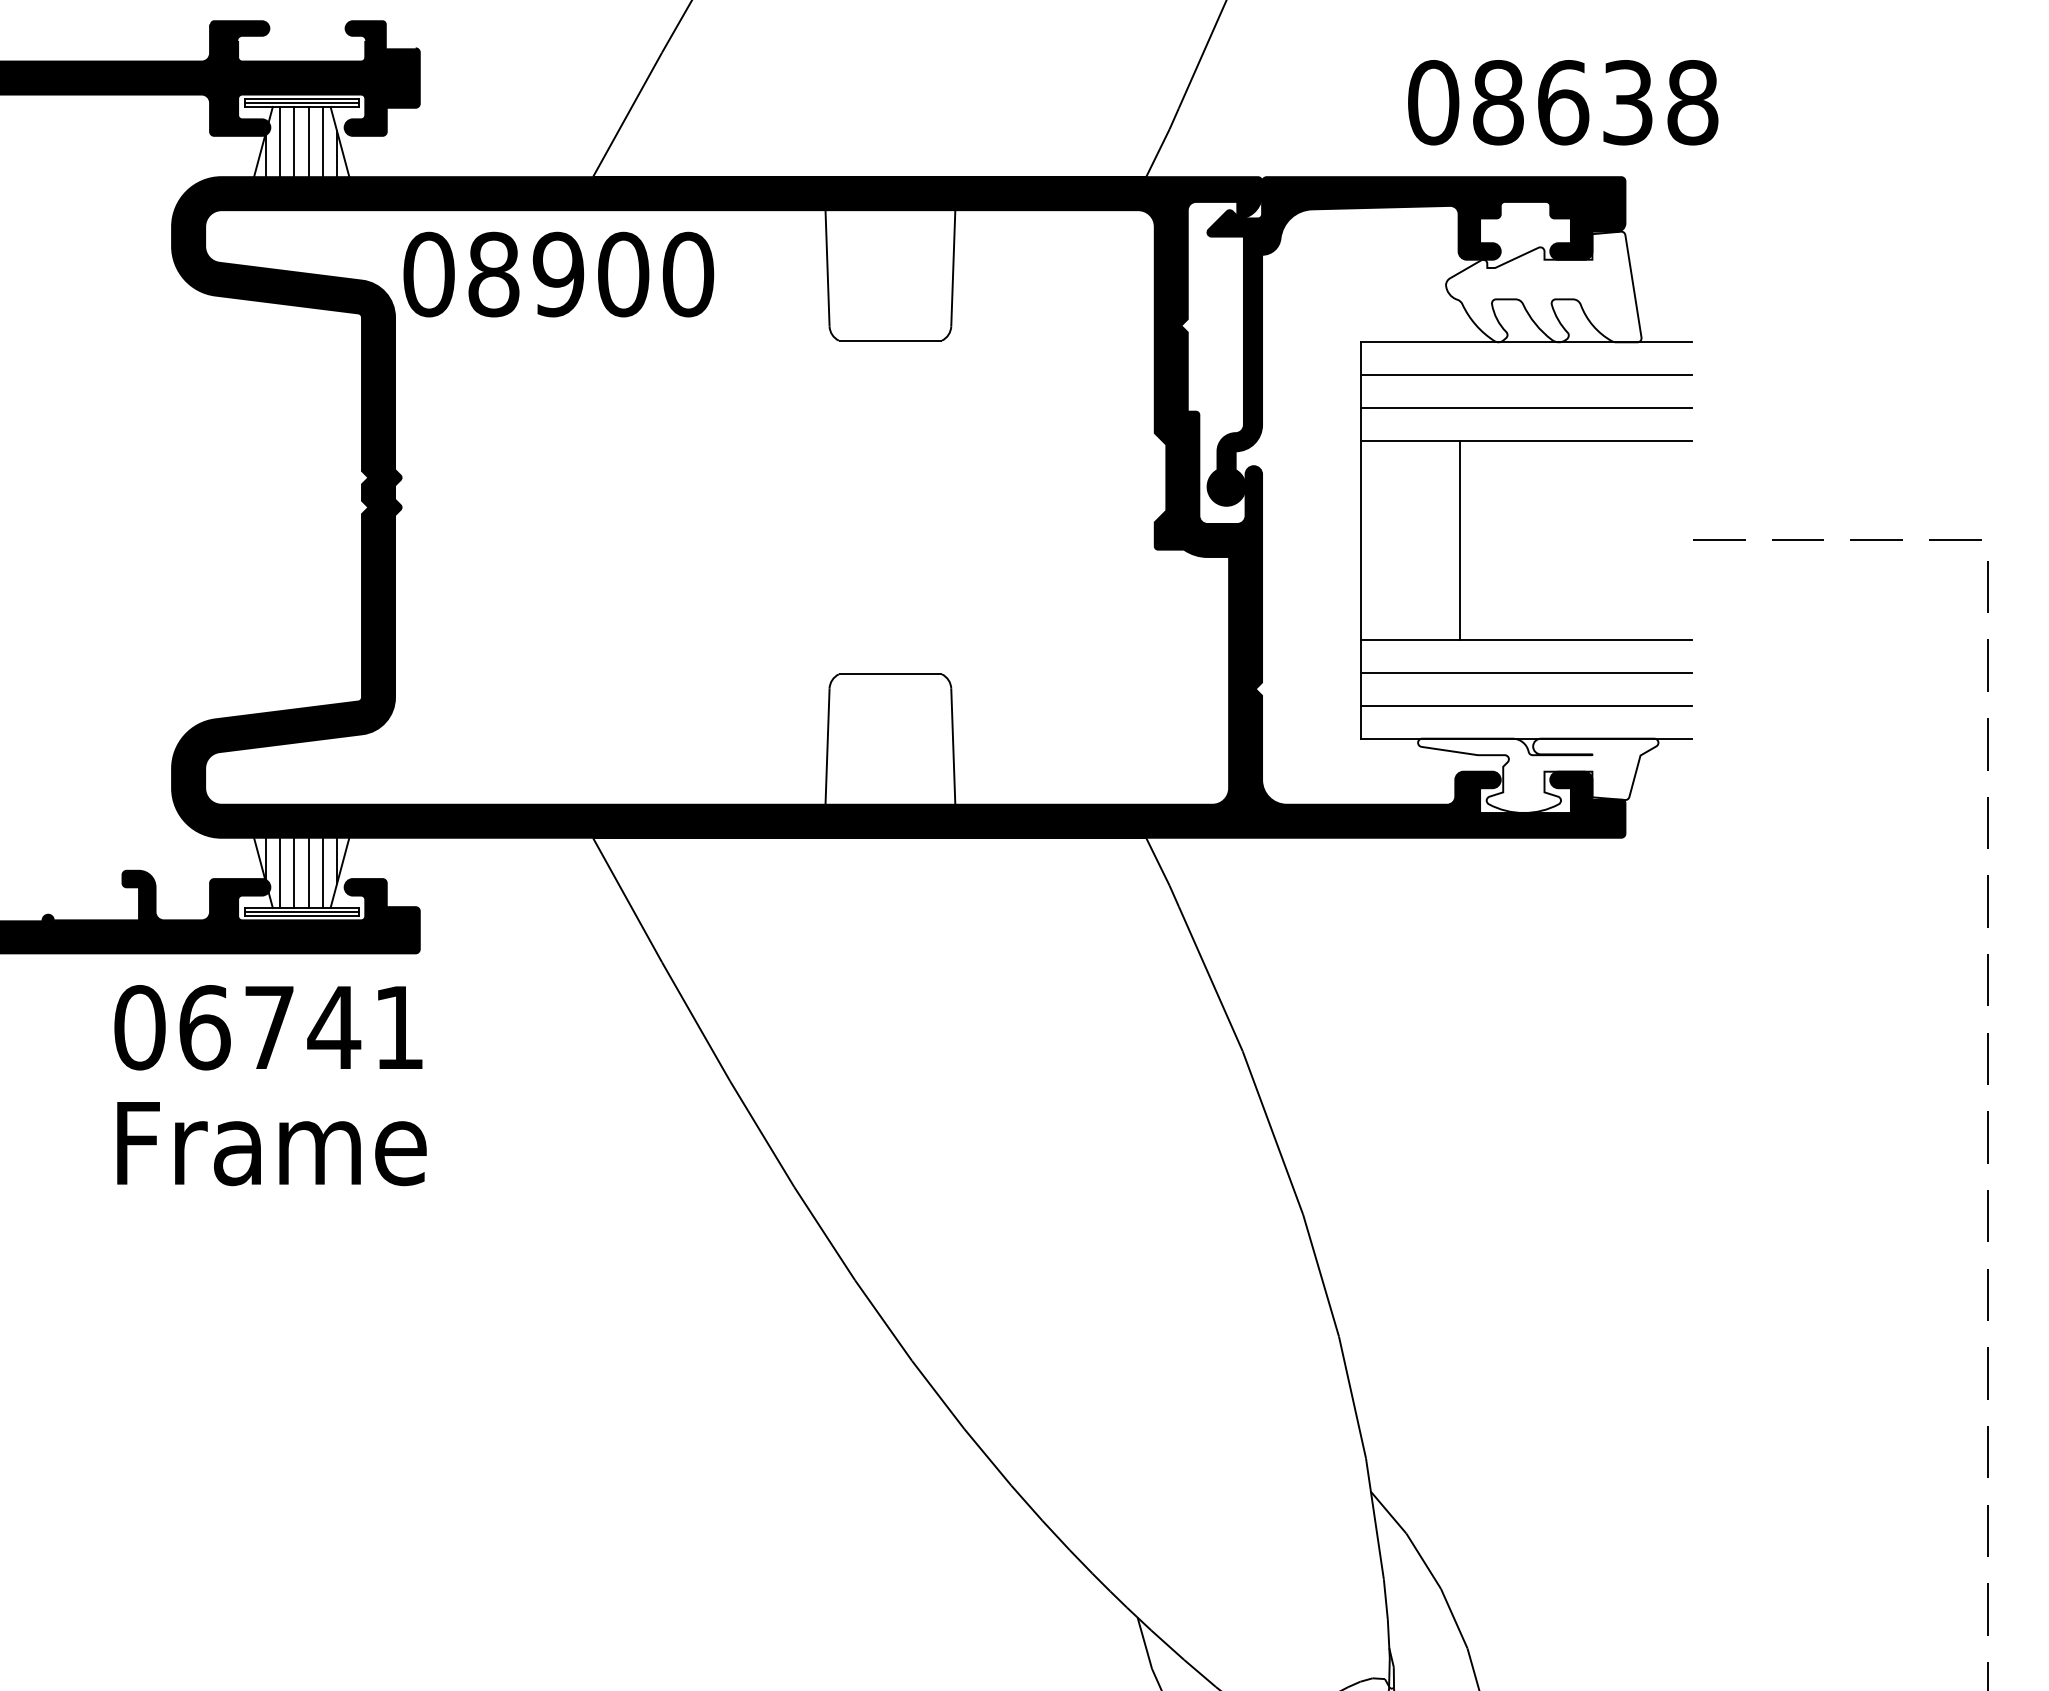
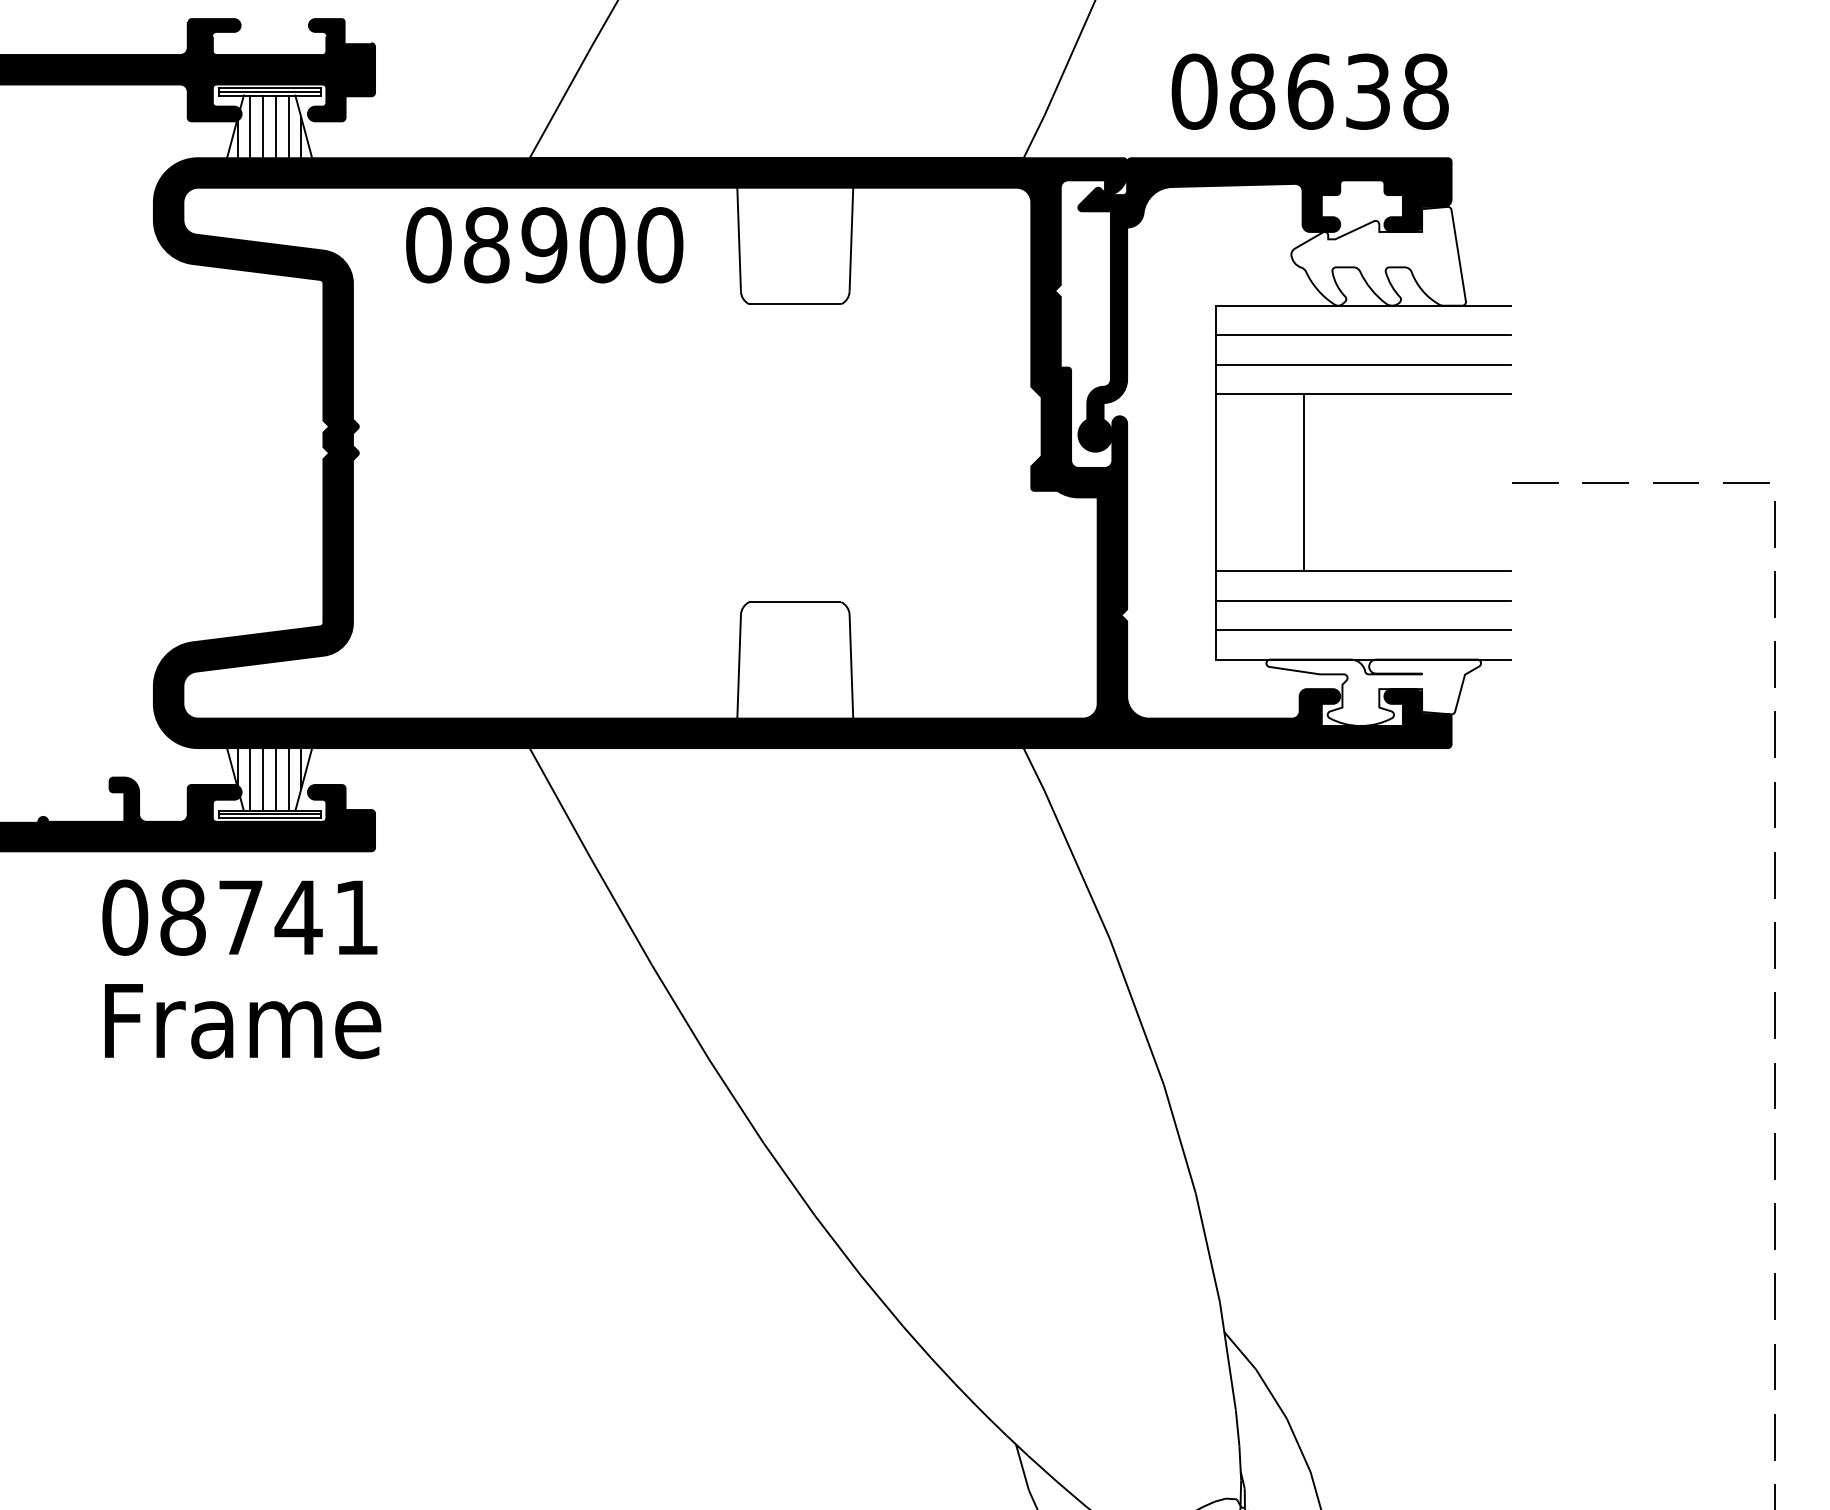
text: (1563, 102) -> (1310, 91), moved
text: (558, 274) -> (544, 245), moved
text: (204, 1027) -> (182, 917), 06741 -> 08741

